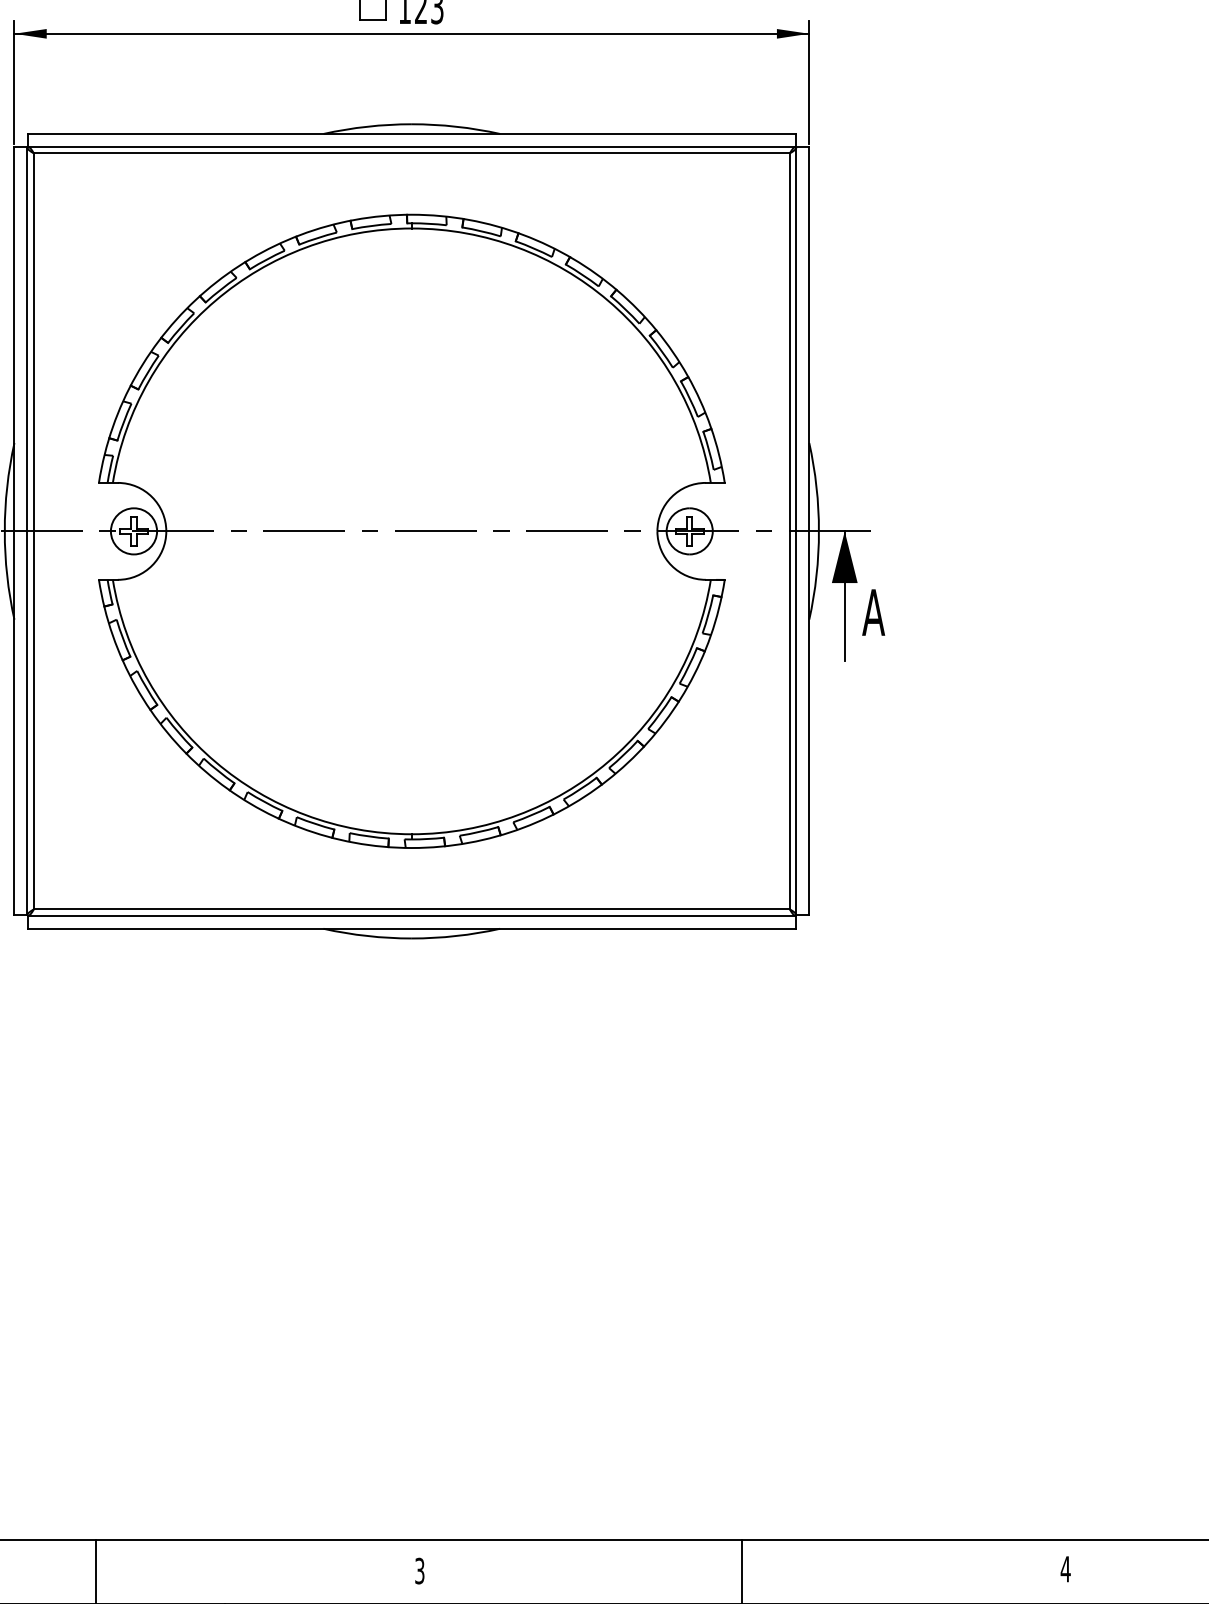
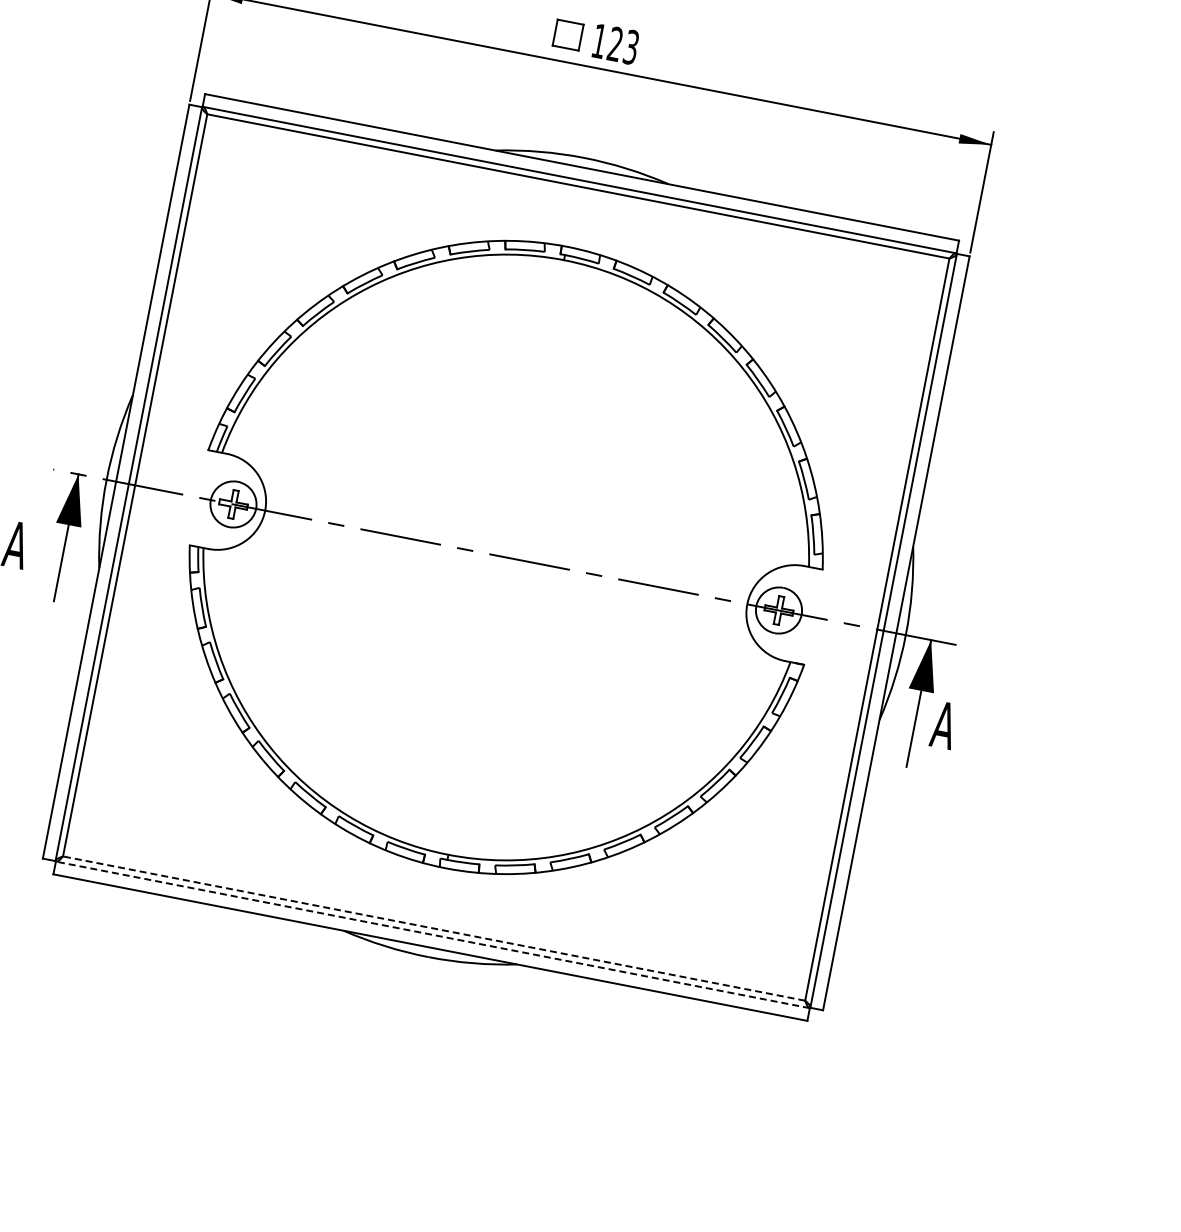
line: (411, 909) -> (433, 928), solid -> dashed
line: (411, 915) -> (432, 934), solid -> dashed

